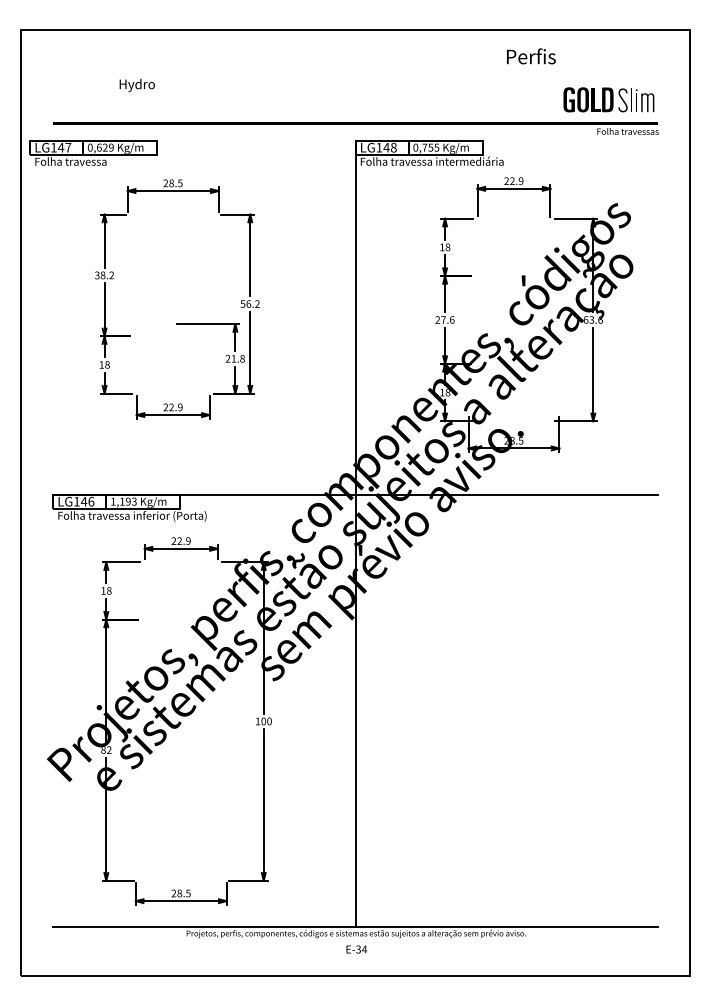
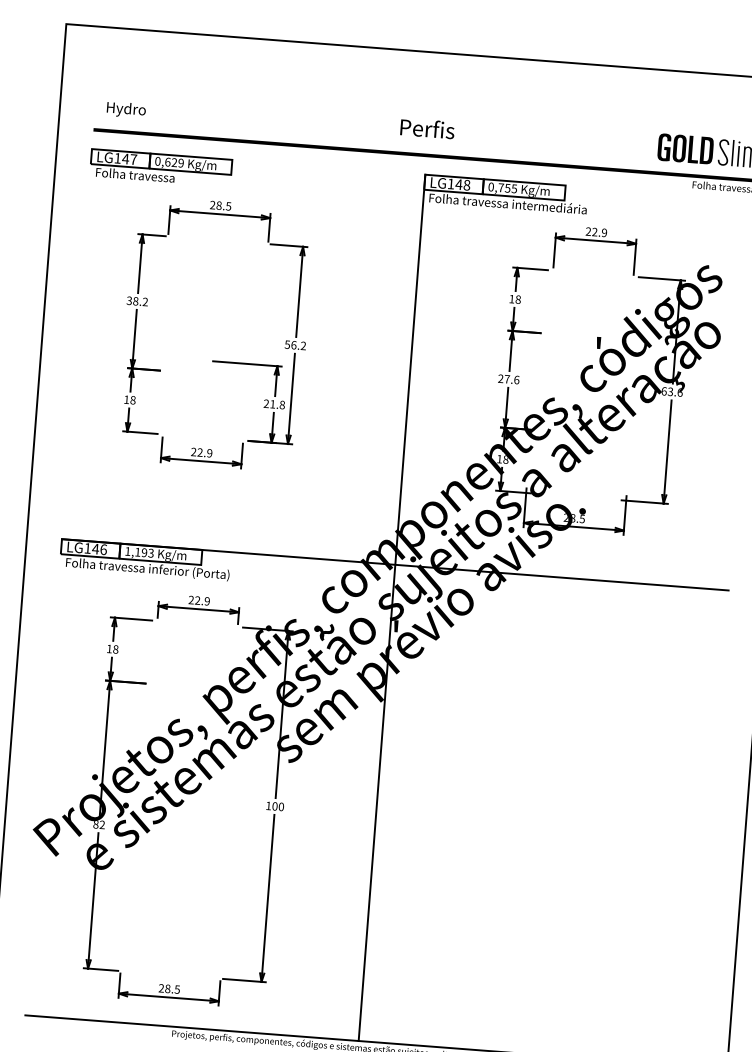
text: (531, 56) -> (427, 128), moved
text: (136, 85) -> (125, 109), moved
part: (93, 152) -> (161, 166), moved

